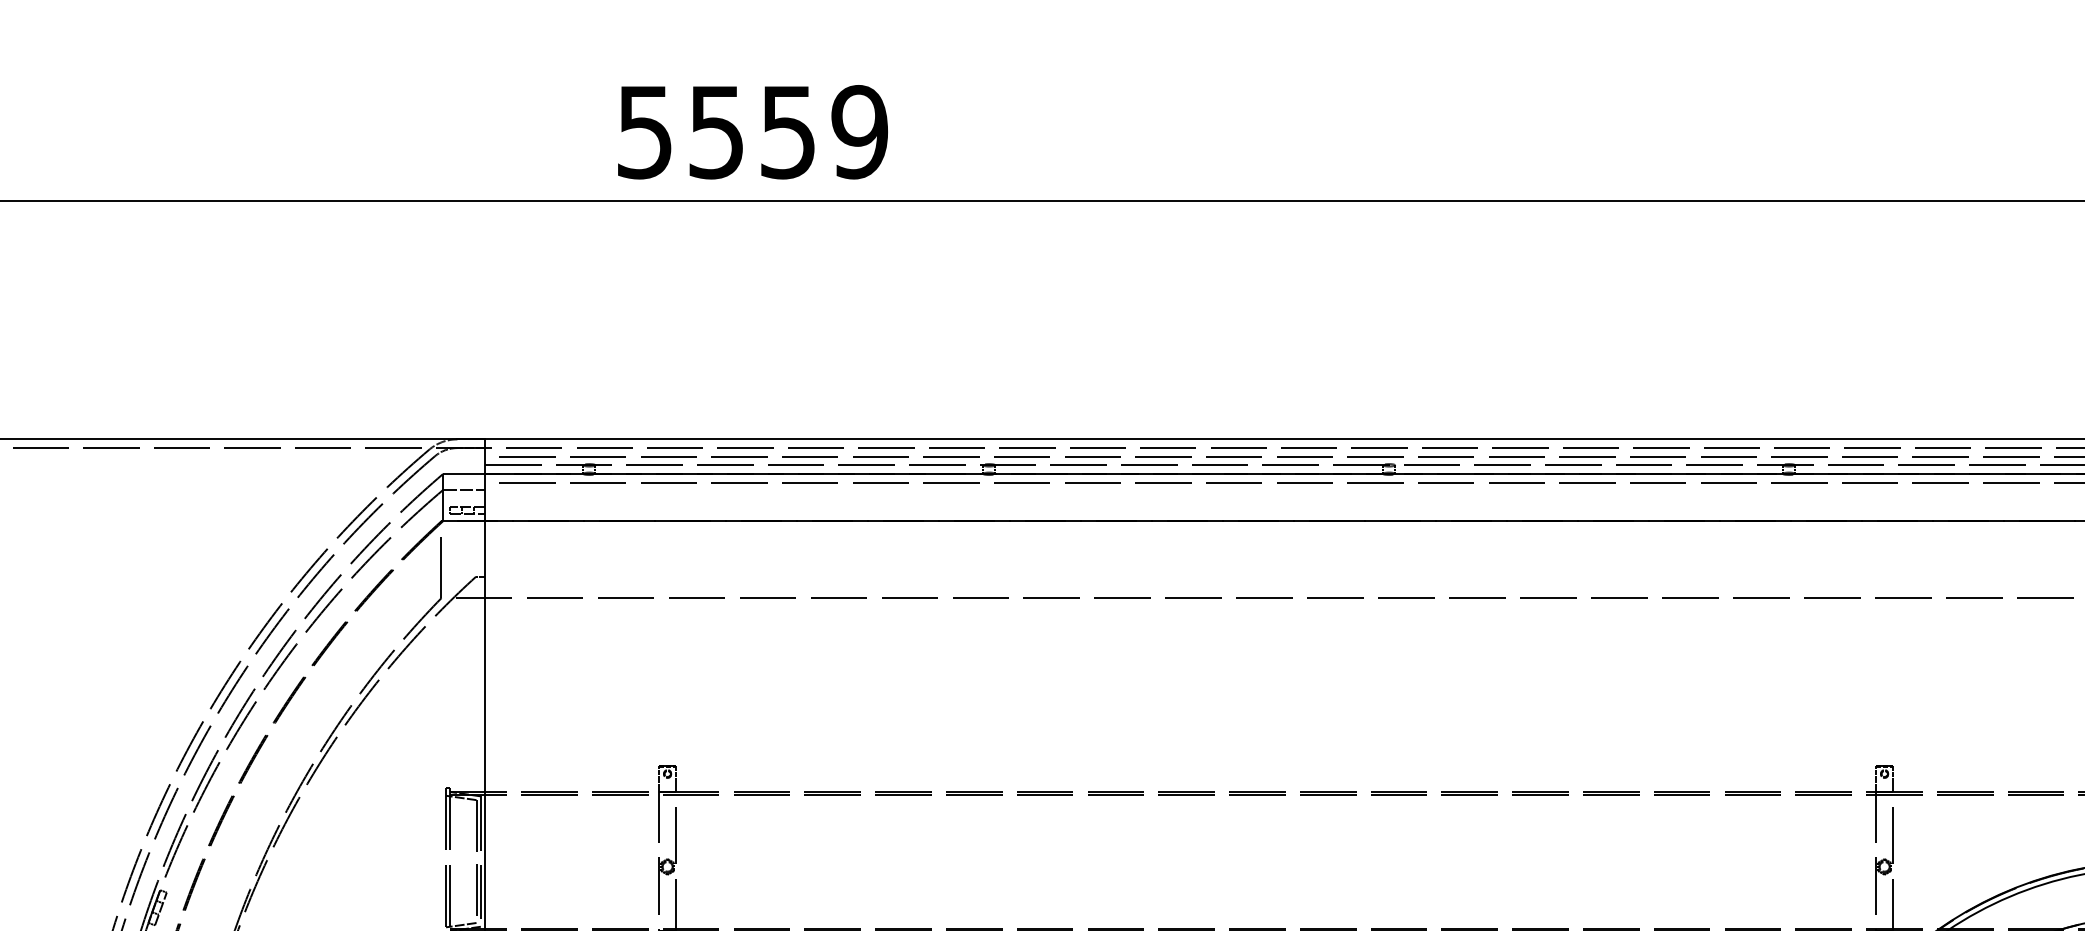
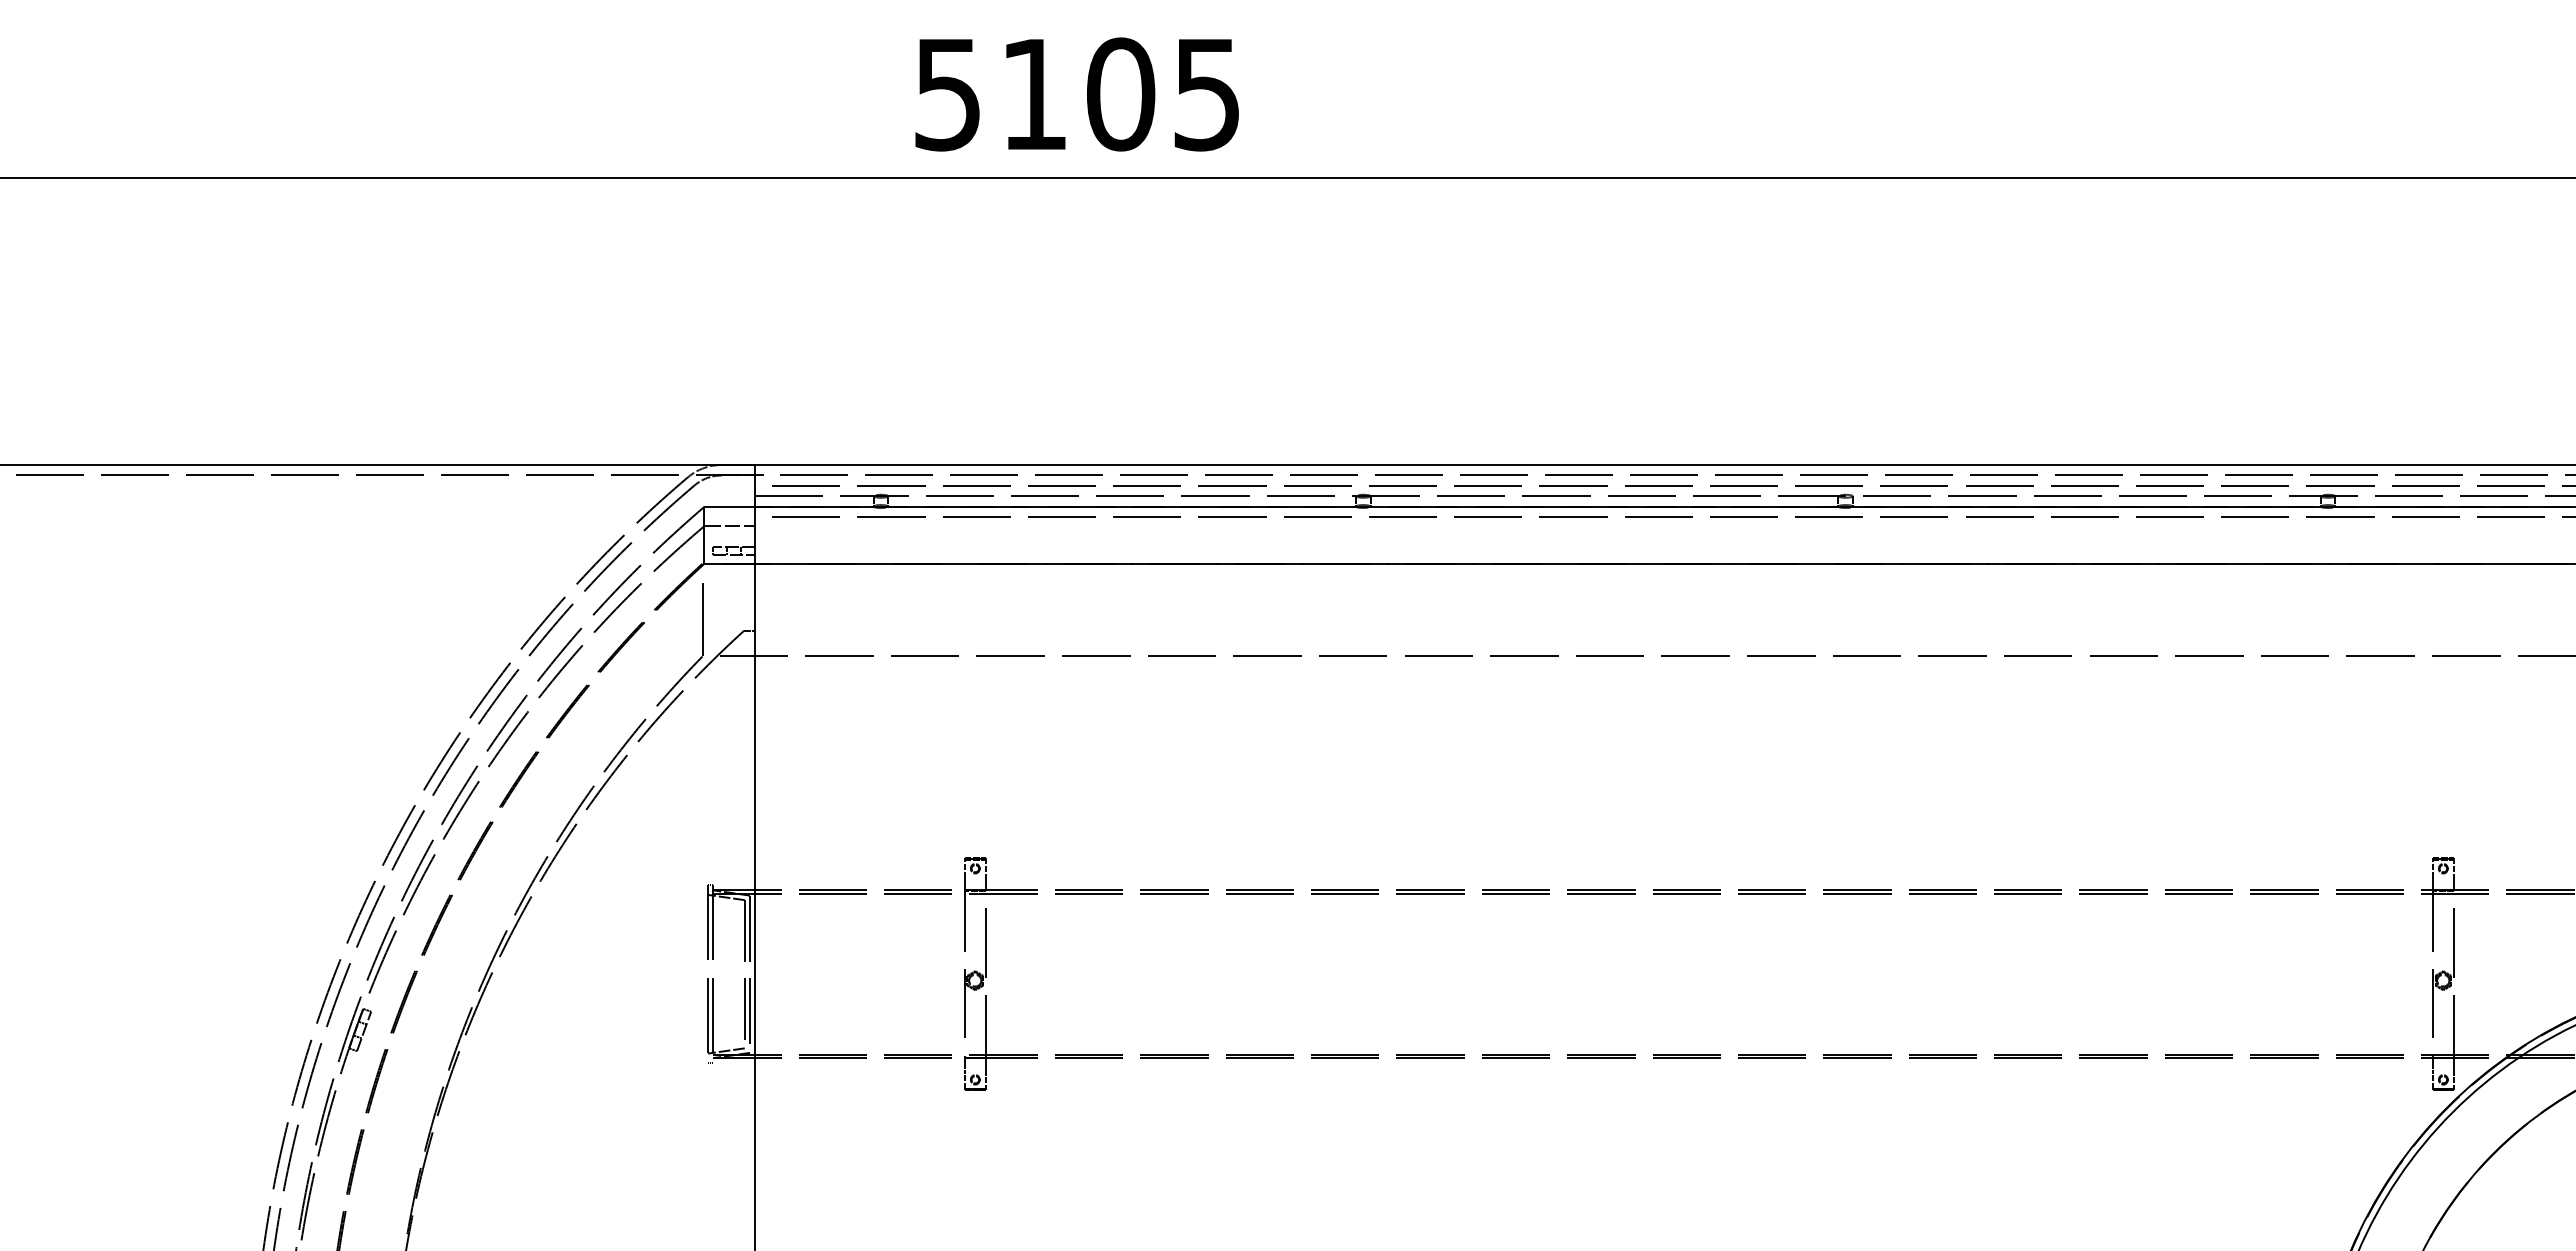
text: (788, 132) -> (1121, 94), 5559 -> 5105

